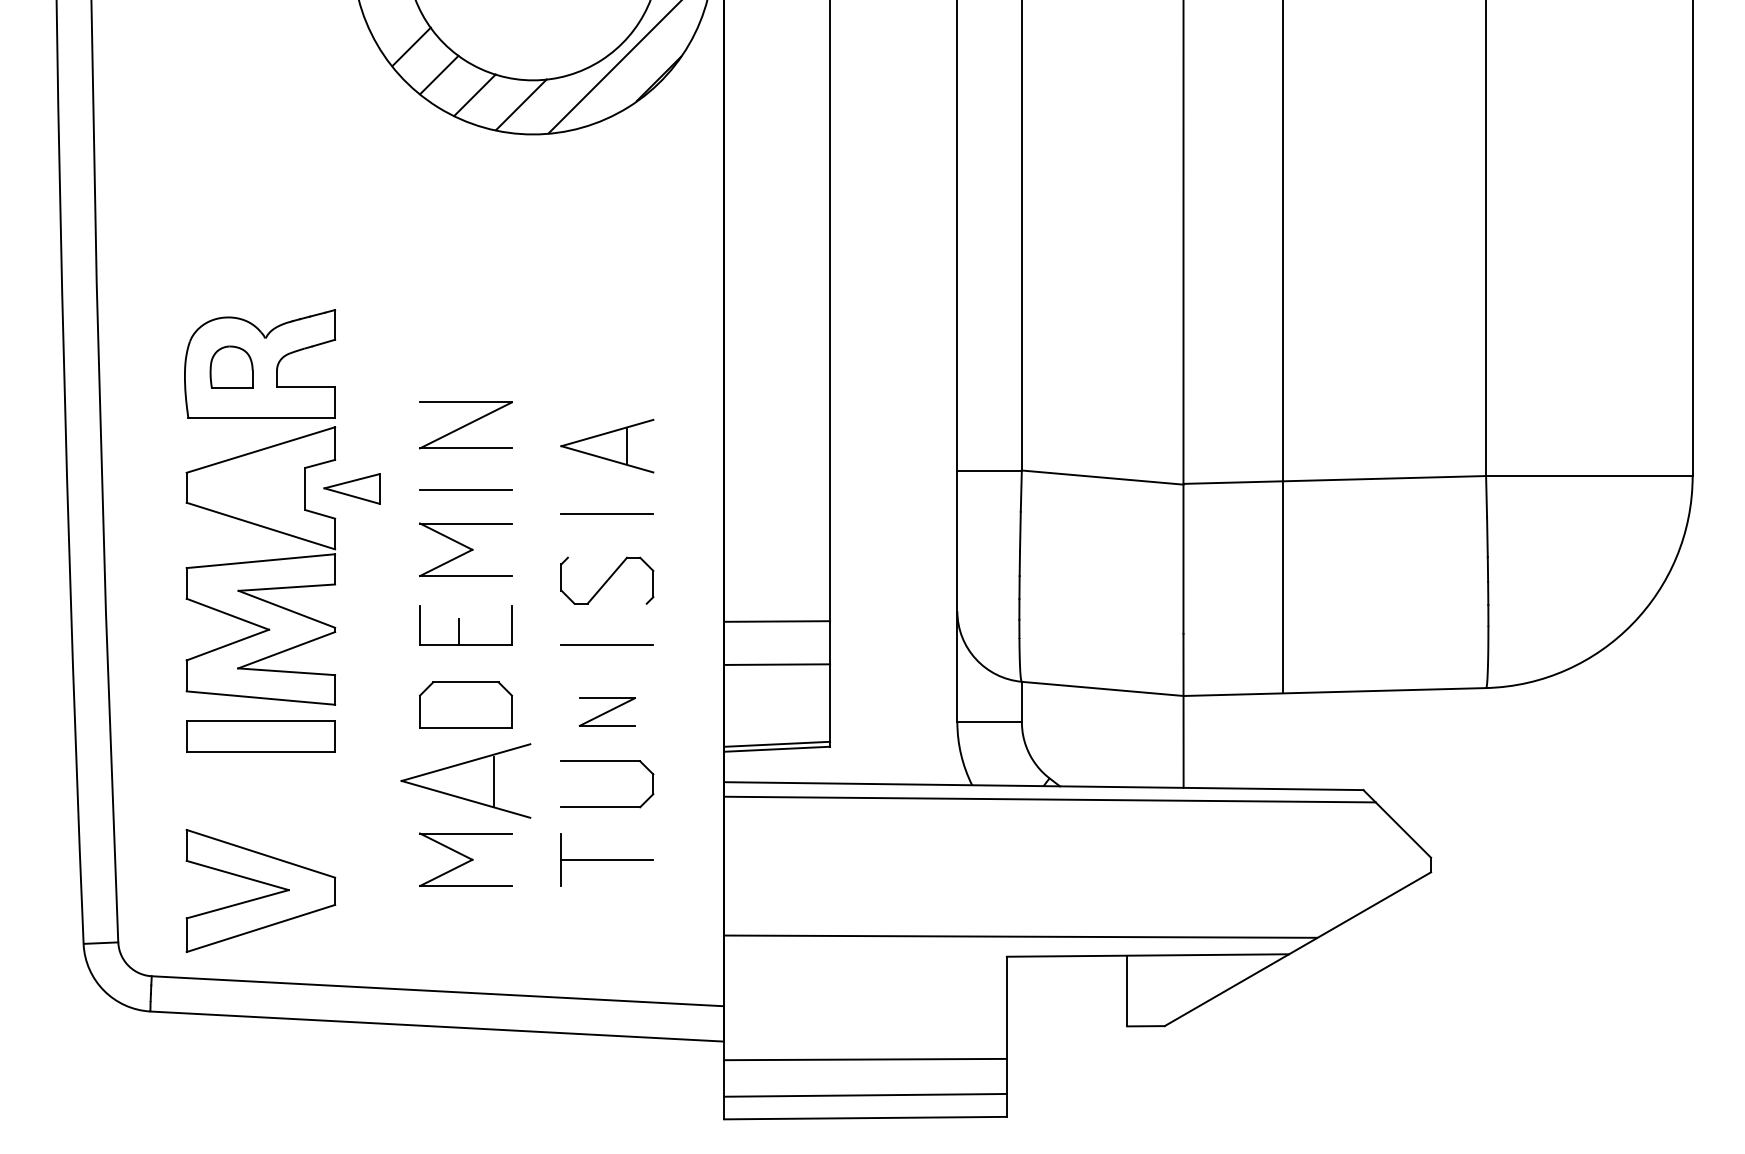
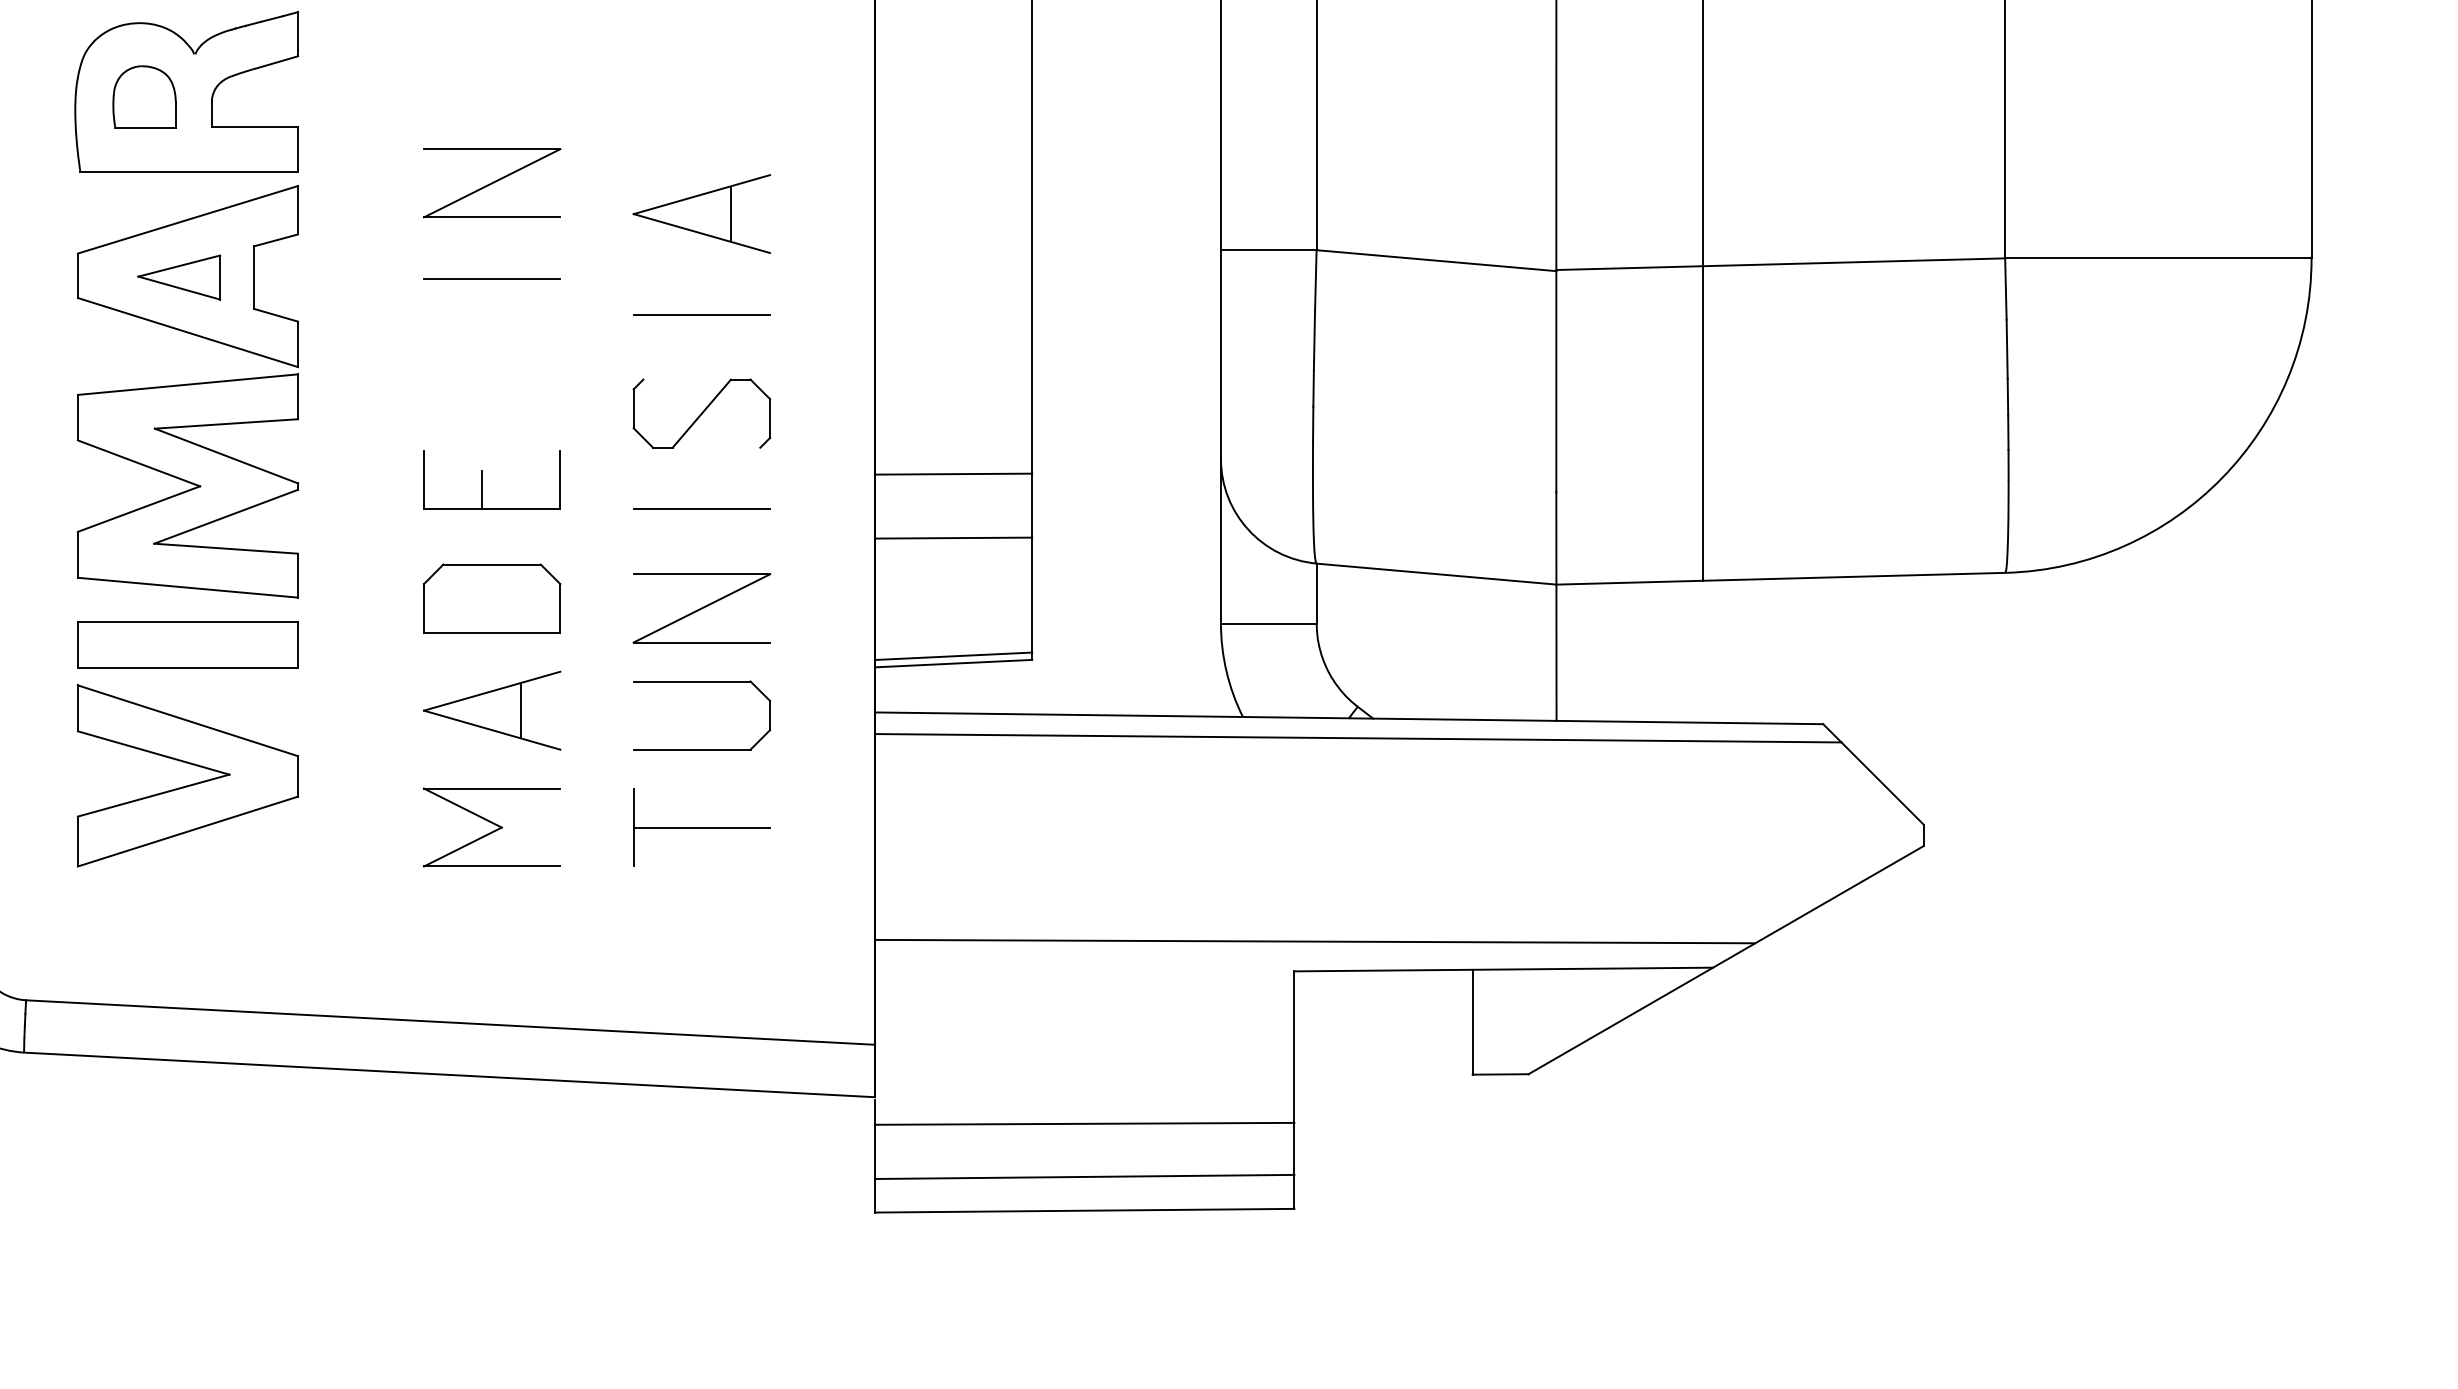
part: (351, 488) -> (178, 276), moved
part: (465, 549) -> (491, 367), removed
part: (607, 711) -> (702, 607), size x1.67
part: (465, 780) -> (491, 709), size x0.71
part: (261, 896) -> (188, 784), moved

